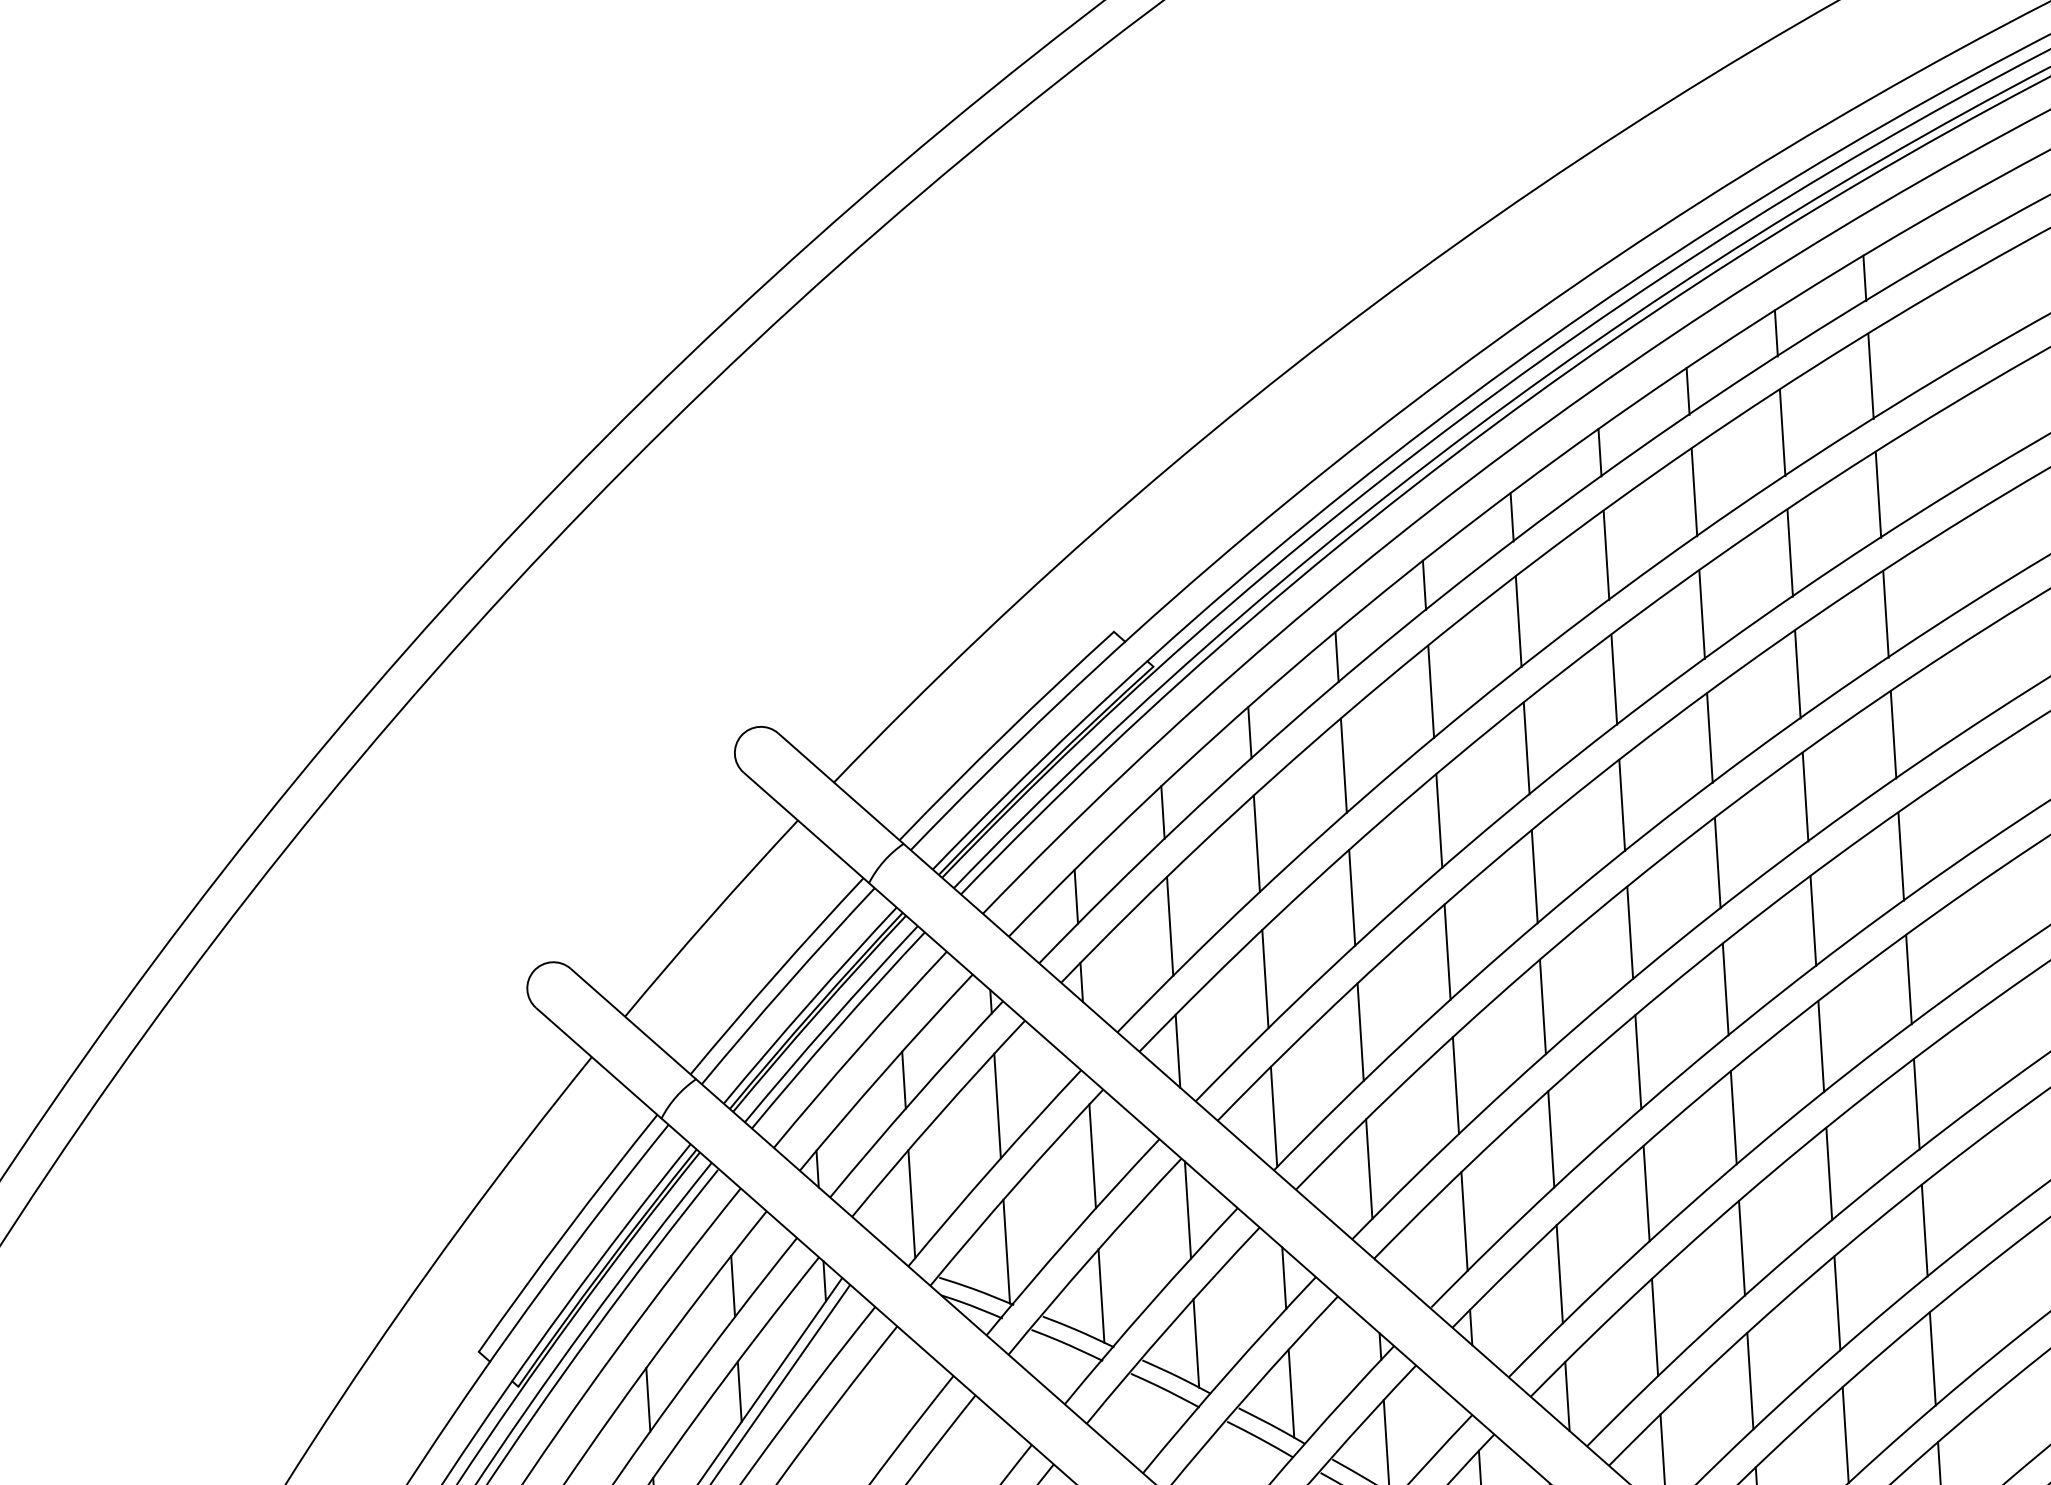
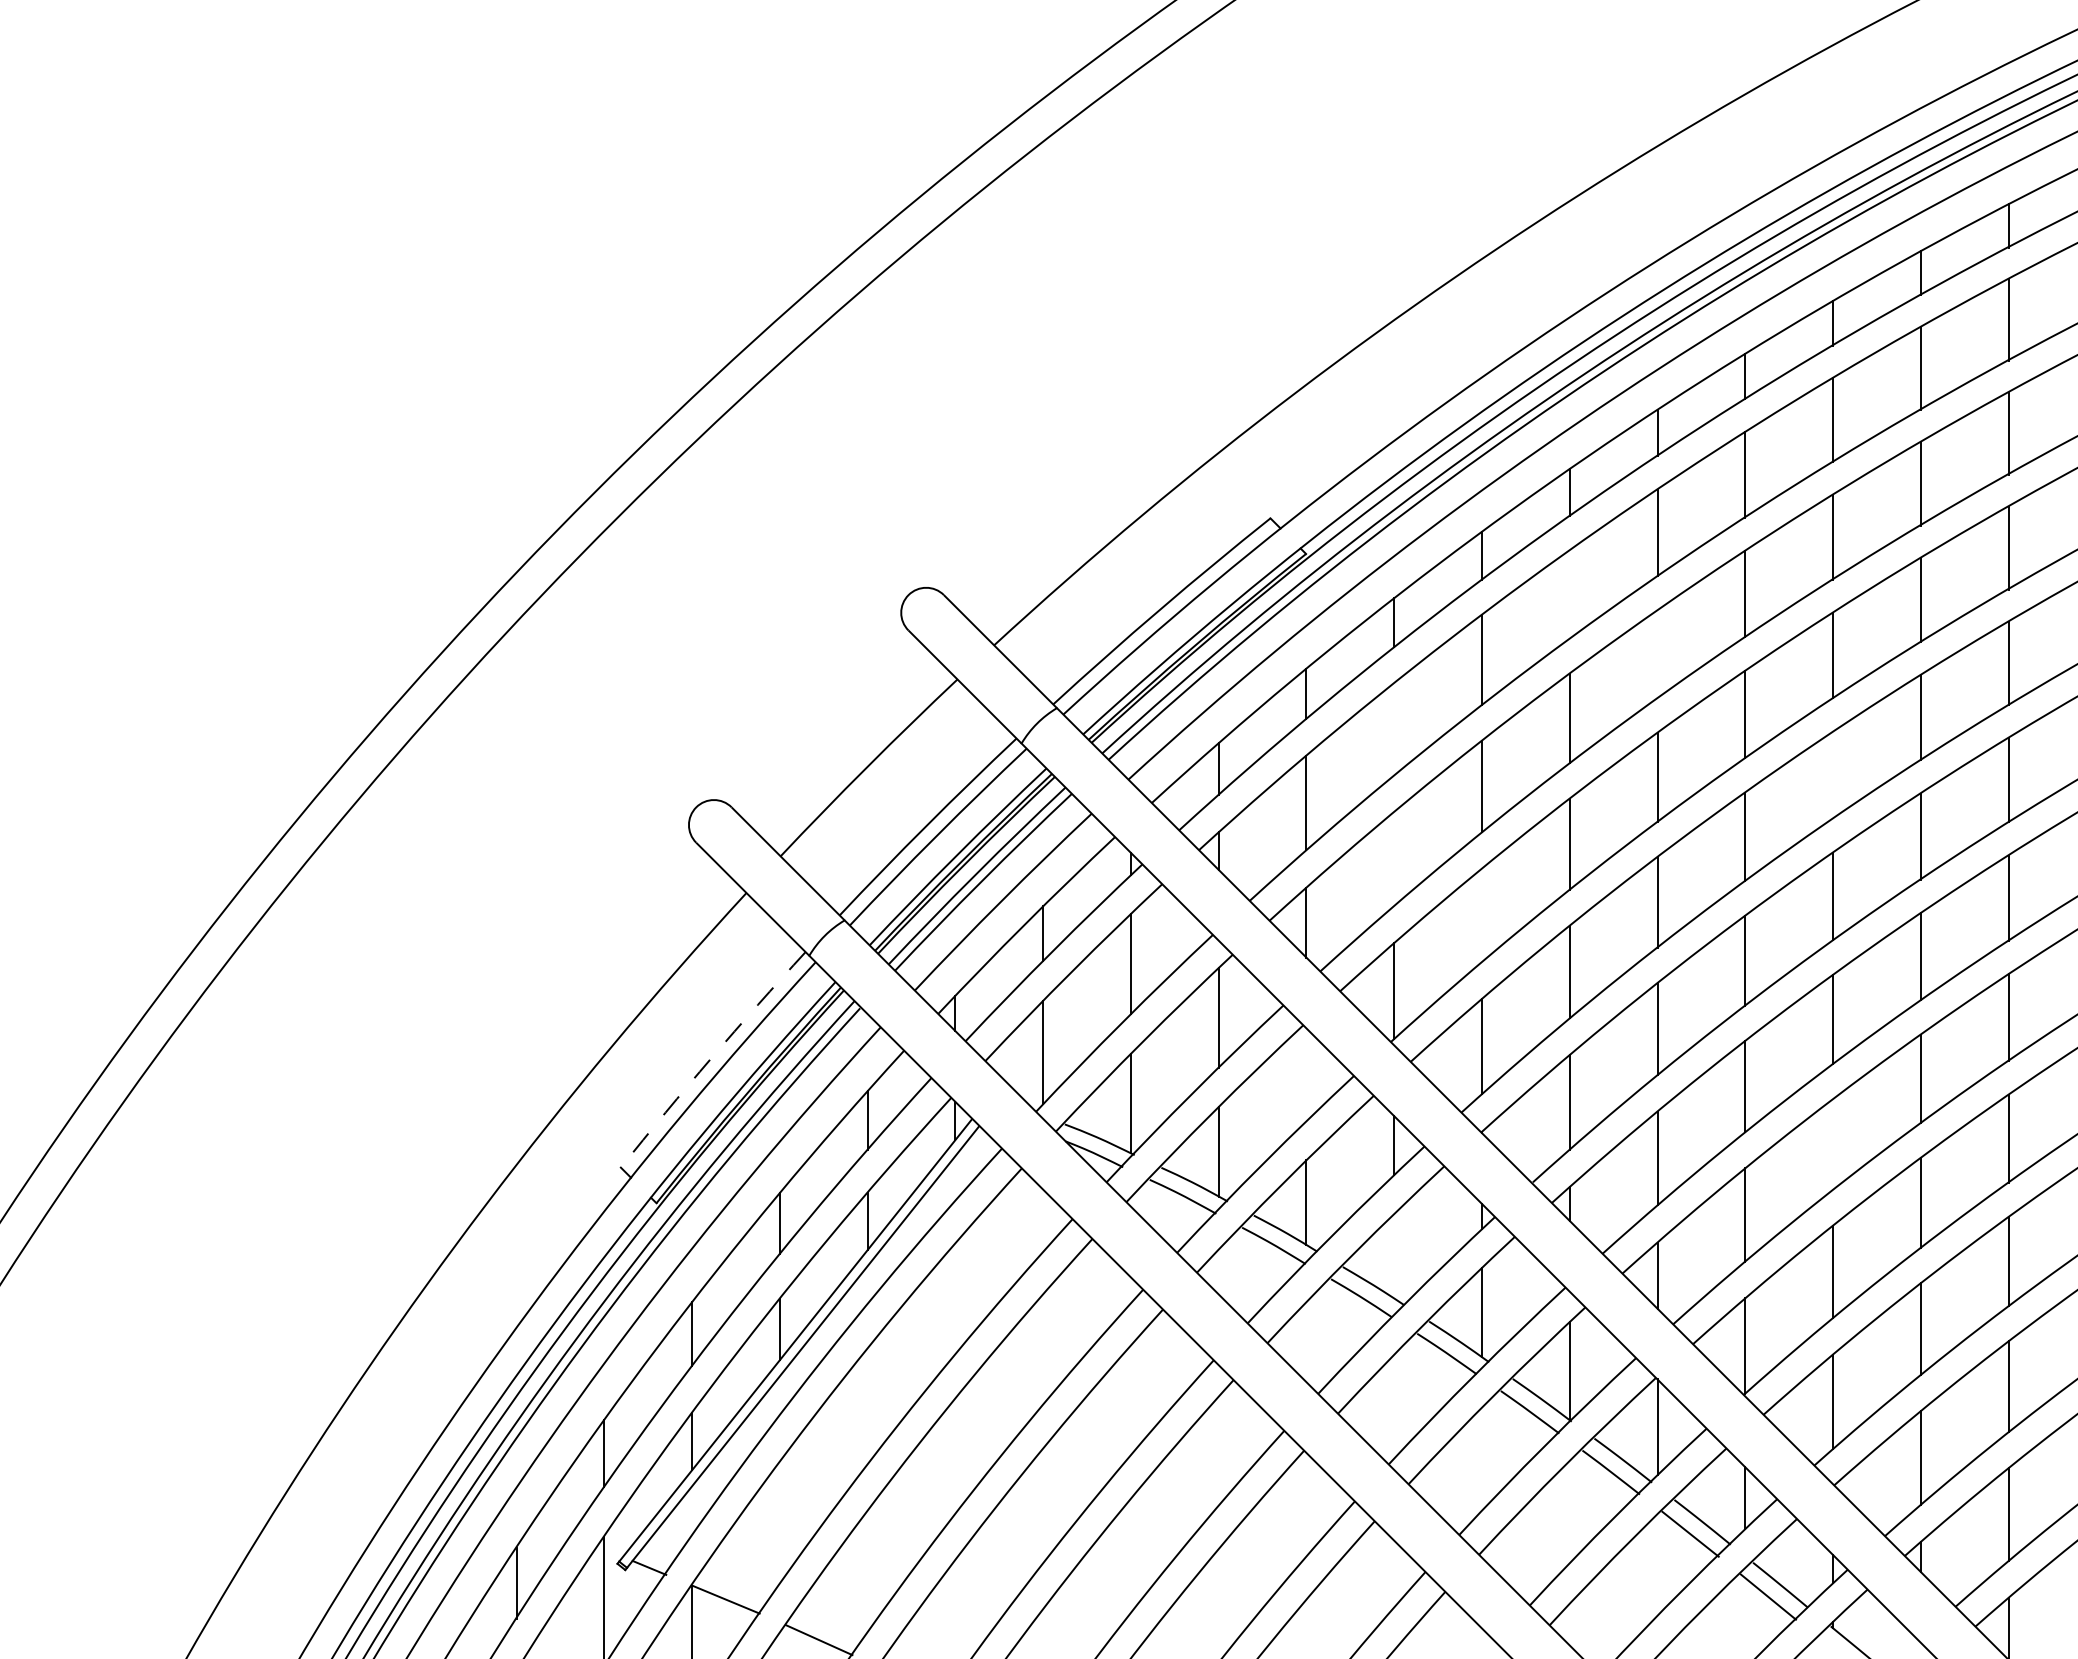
line: (1430, 691) -> (1569, 594), removed
line: (1526, 748) -> (1657, 654), removed
line: (1257, 844) -> (1394, 729), removed
line: (1718, 863) -> (1833, 775), removed
line: (1265, 978) -> (1394, 858), removed
line: (1360, 1032) -> (1481, 915), removed
line: (1188, 1209) -> (1306, 1074), removed
arc: (566, 1232) -> (711, 1058), solid -> dashed
line: (1742, 1248) -> (1833, 1144), removed
line: (1291, 1393) -> (1394, 1256), removed

